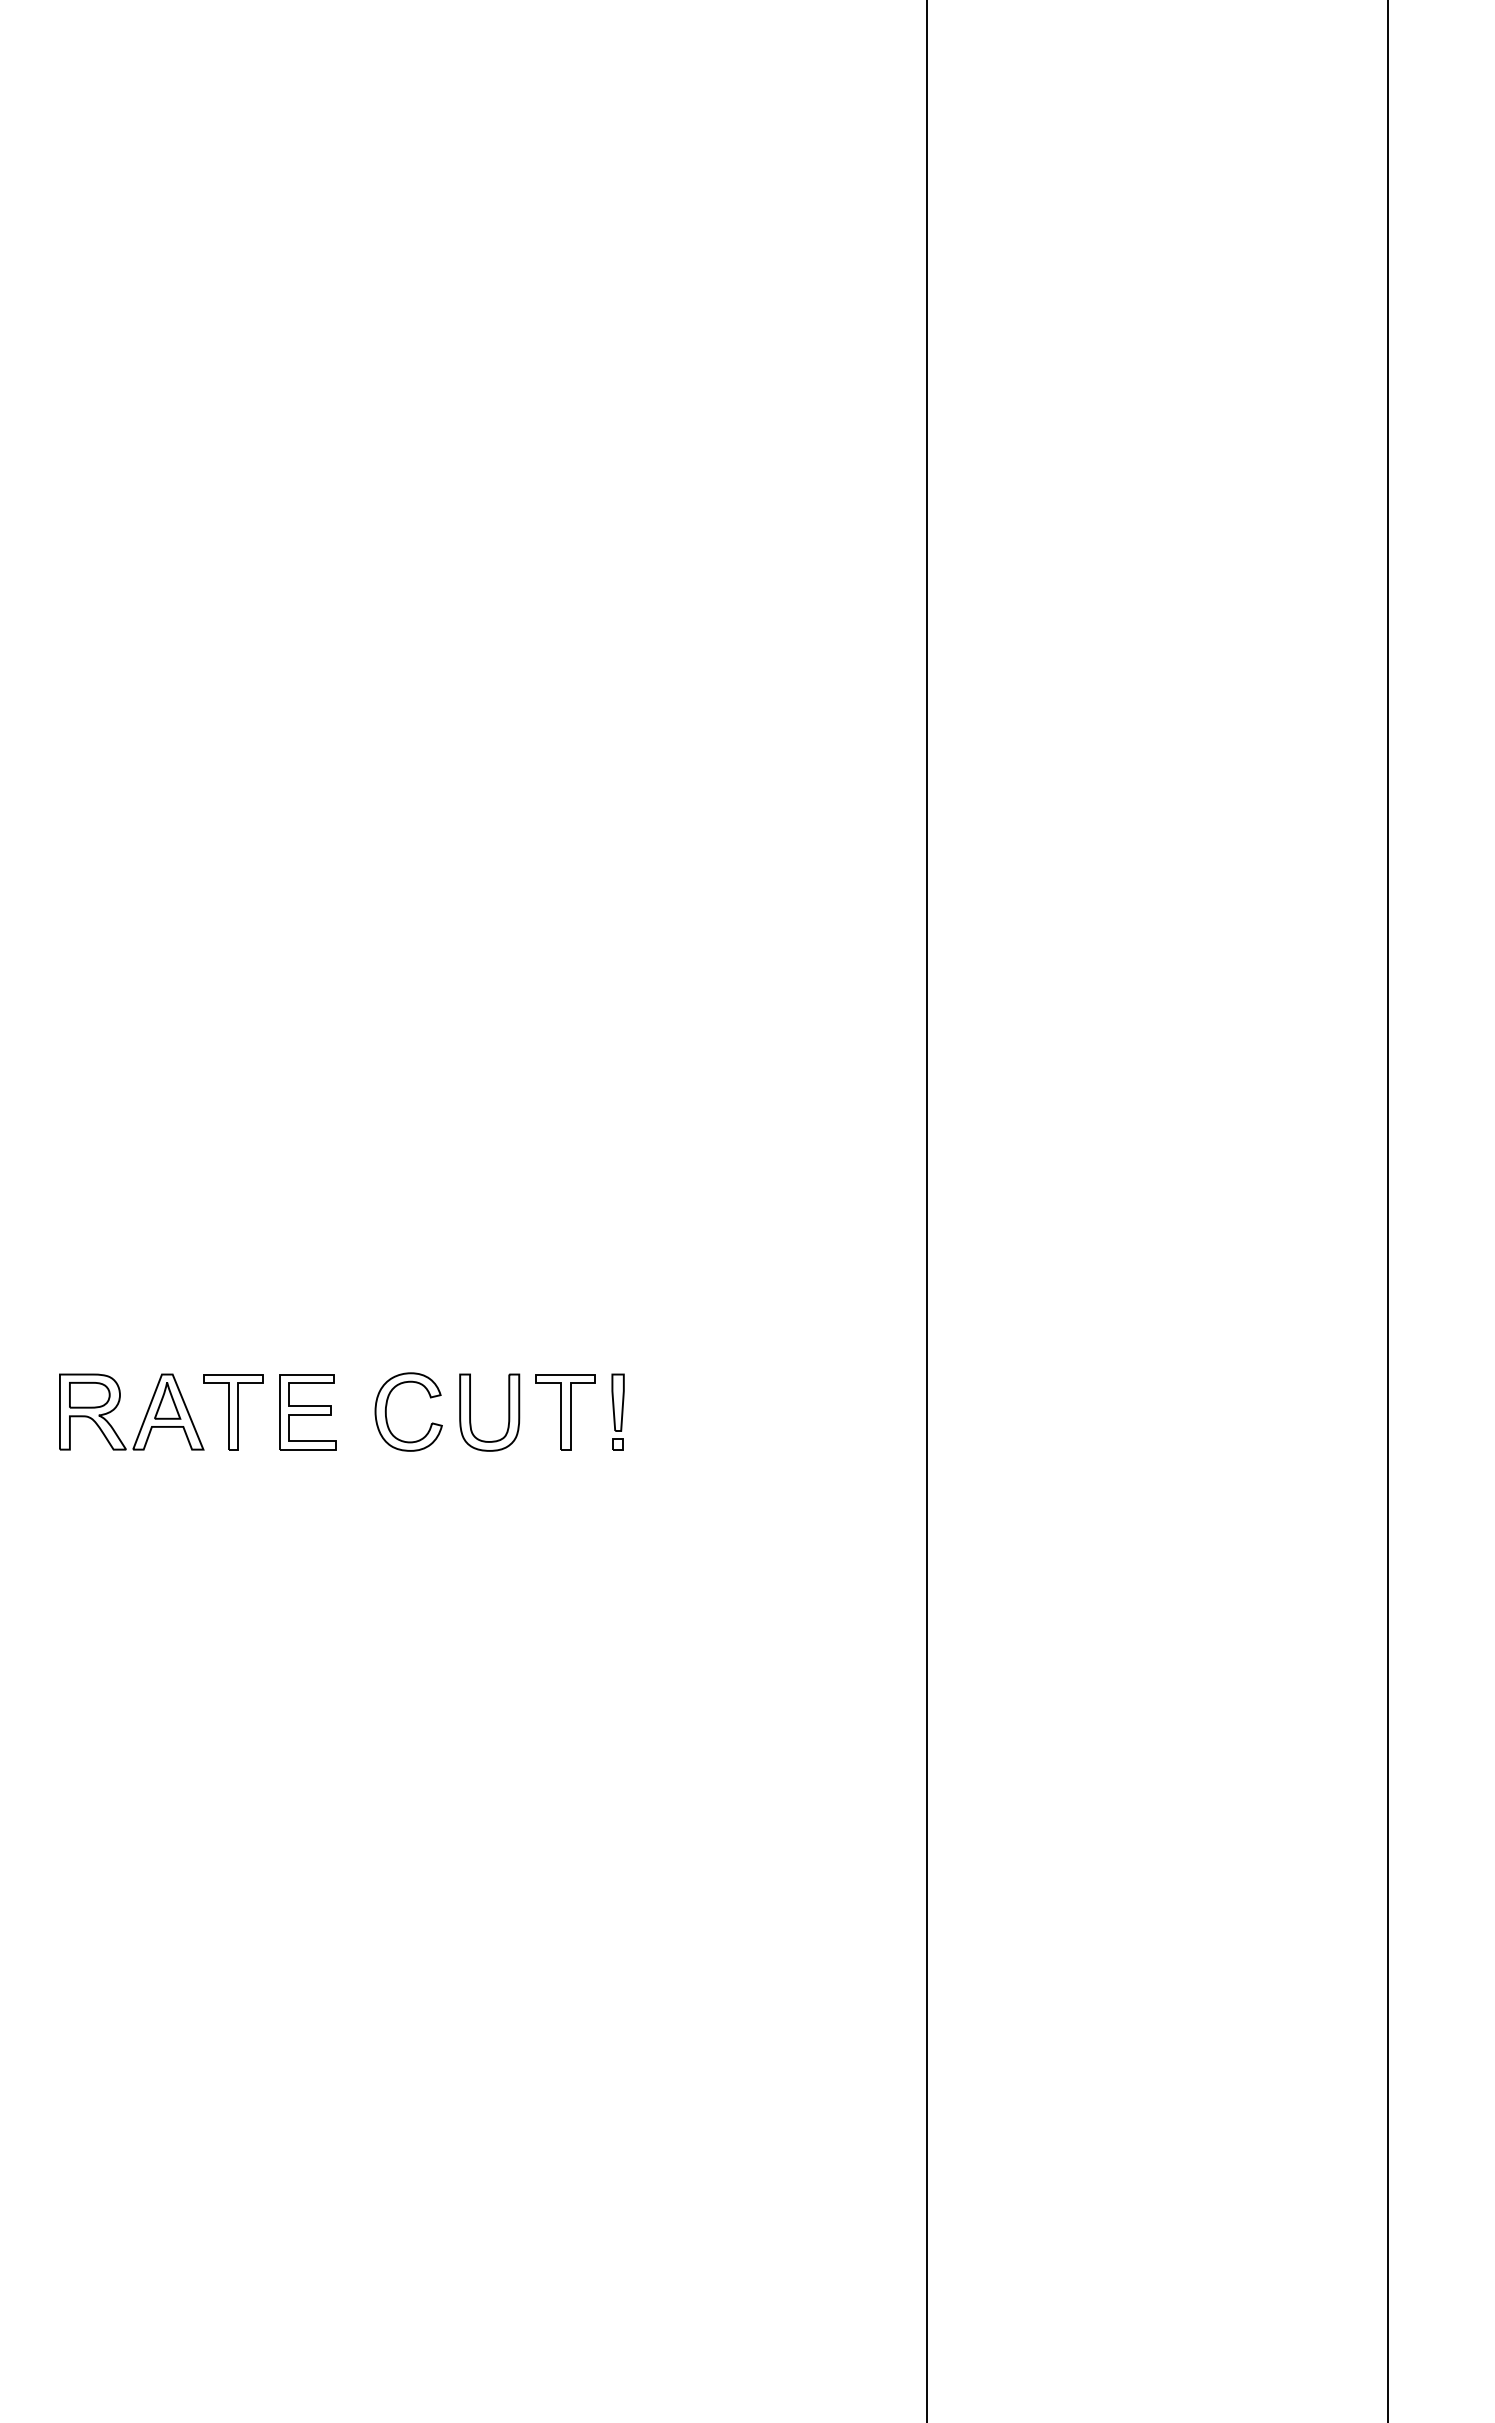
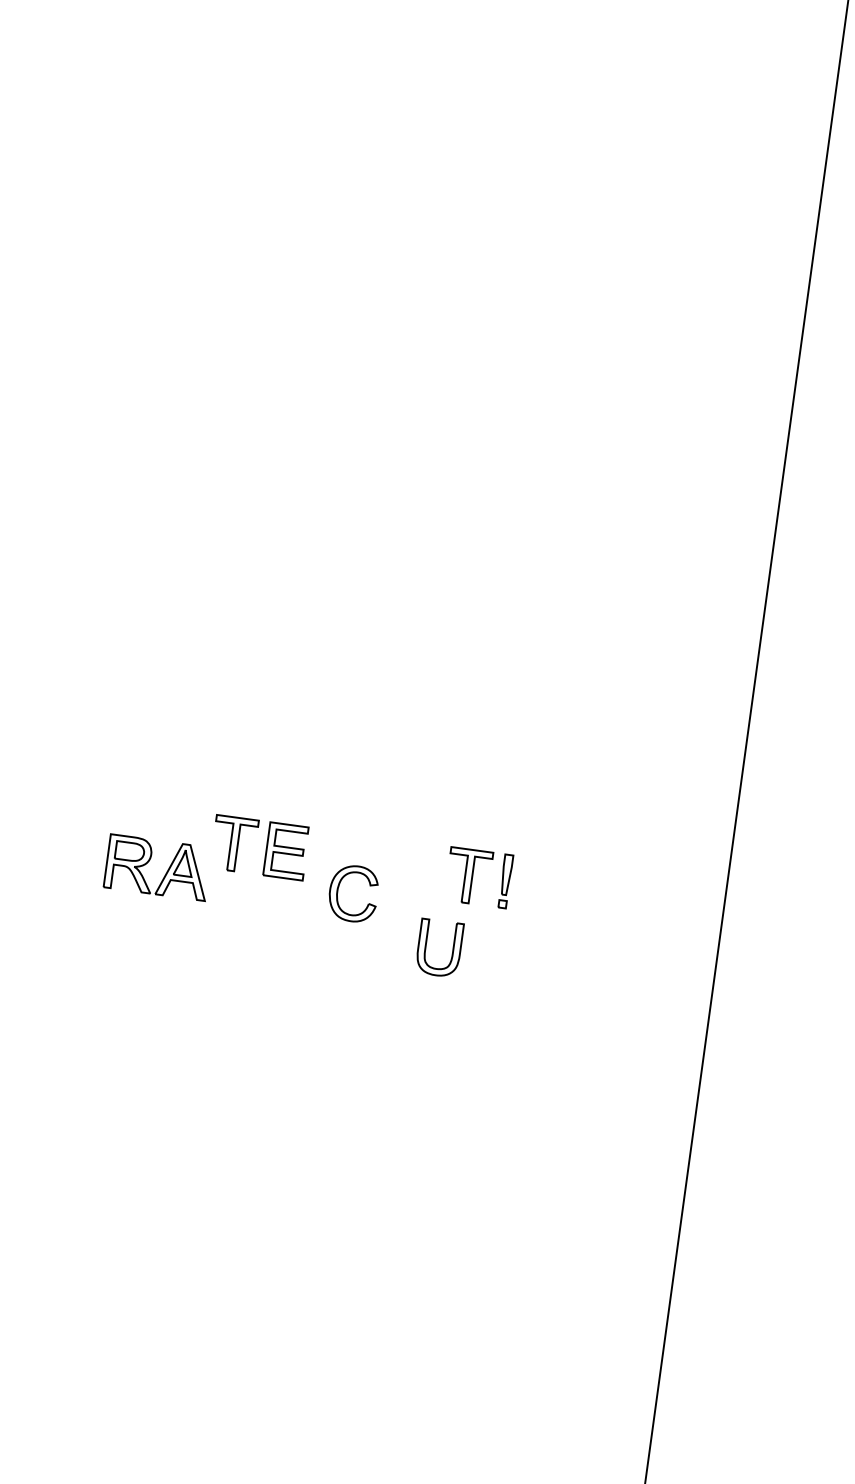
part: (387, 1405) -> (339, 887), moved
part: (470, 1412) -> (425, 946), moved
part: (144, 1416) -> (166, 871), moved

